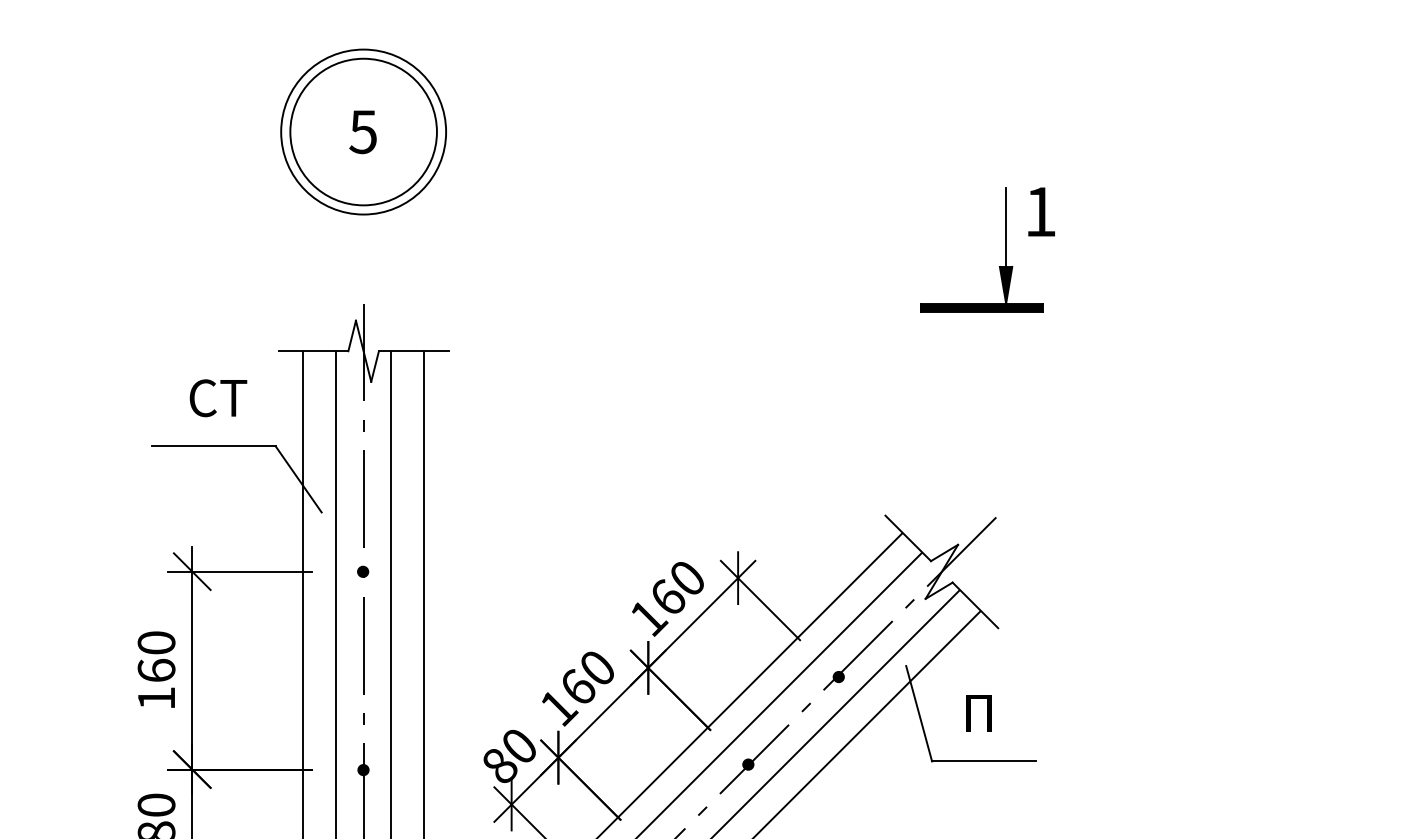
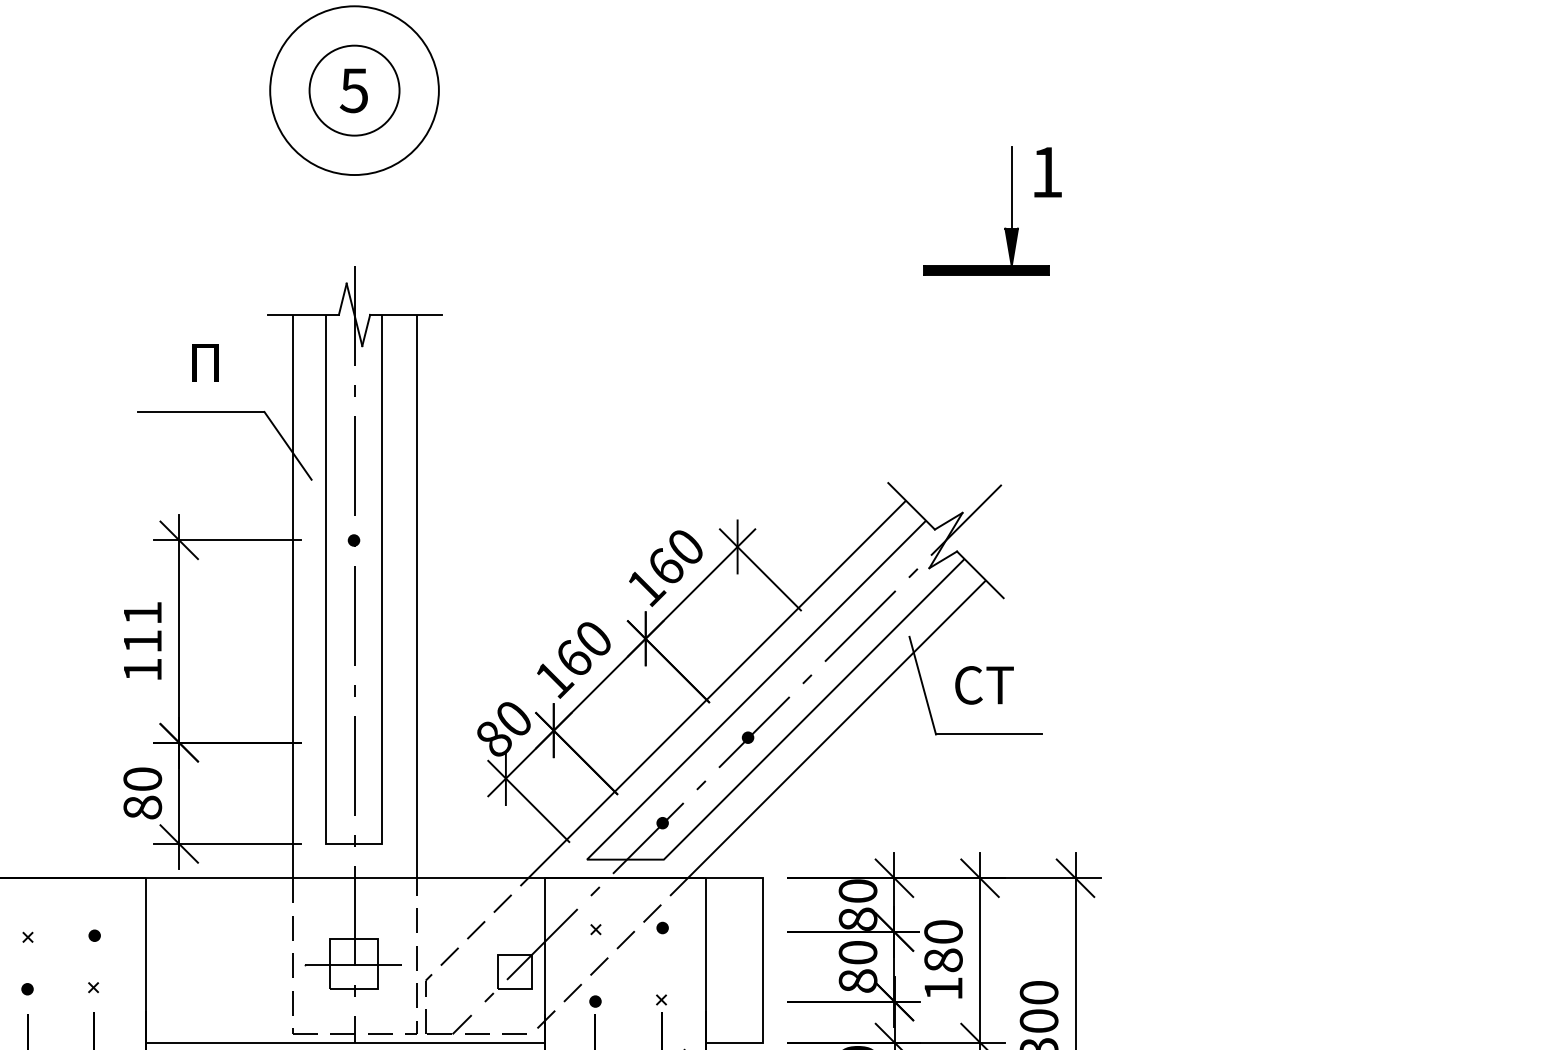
circle: (363, 131) -> (354, 90), size x0.6
text: (217, 397) -> (205, 362), СТ -> П
text: (156, 655) -> (142, 626), 160 -> 111
fill: (838, 676) -> (840, 647), removed
text: (979, 713) -> (984, 685), П -> СТ
fill: (363, 770) -> (354, 743), removed

